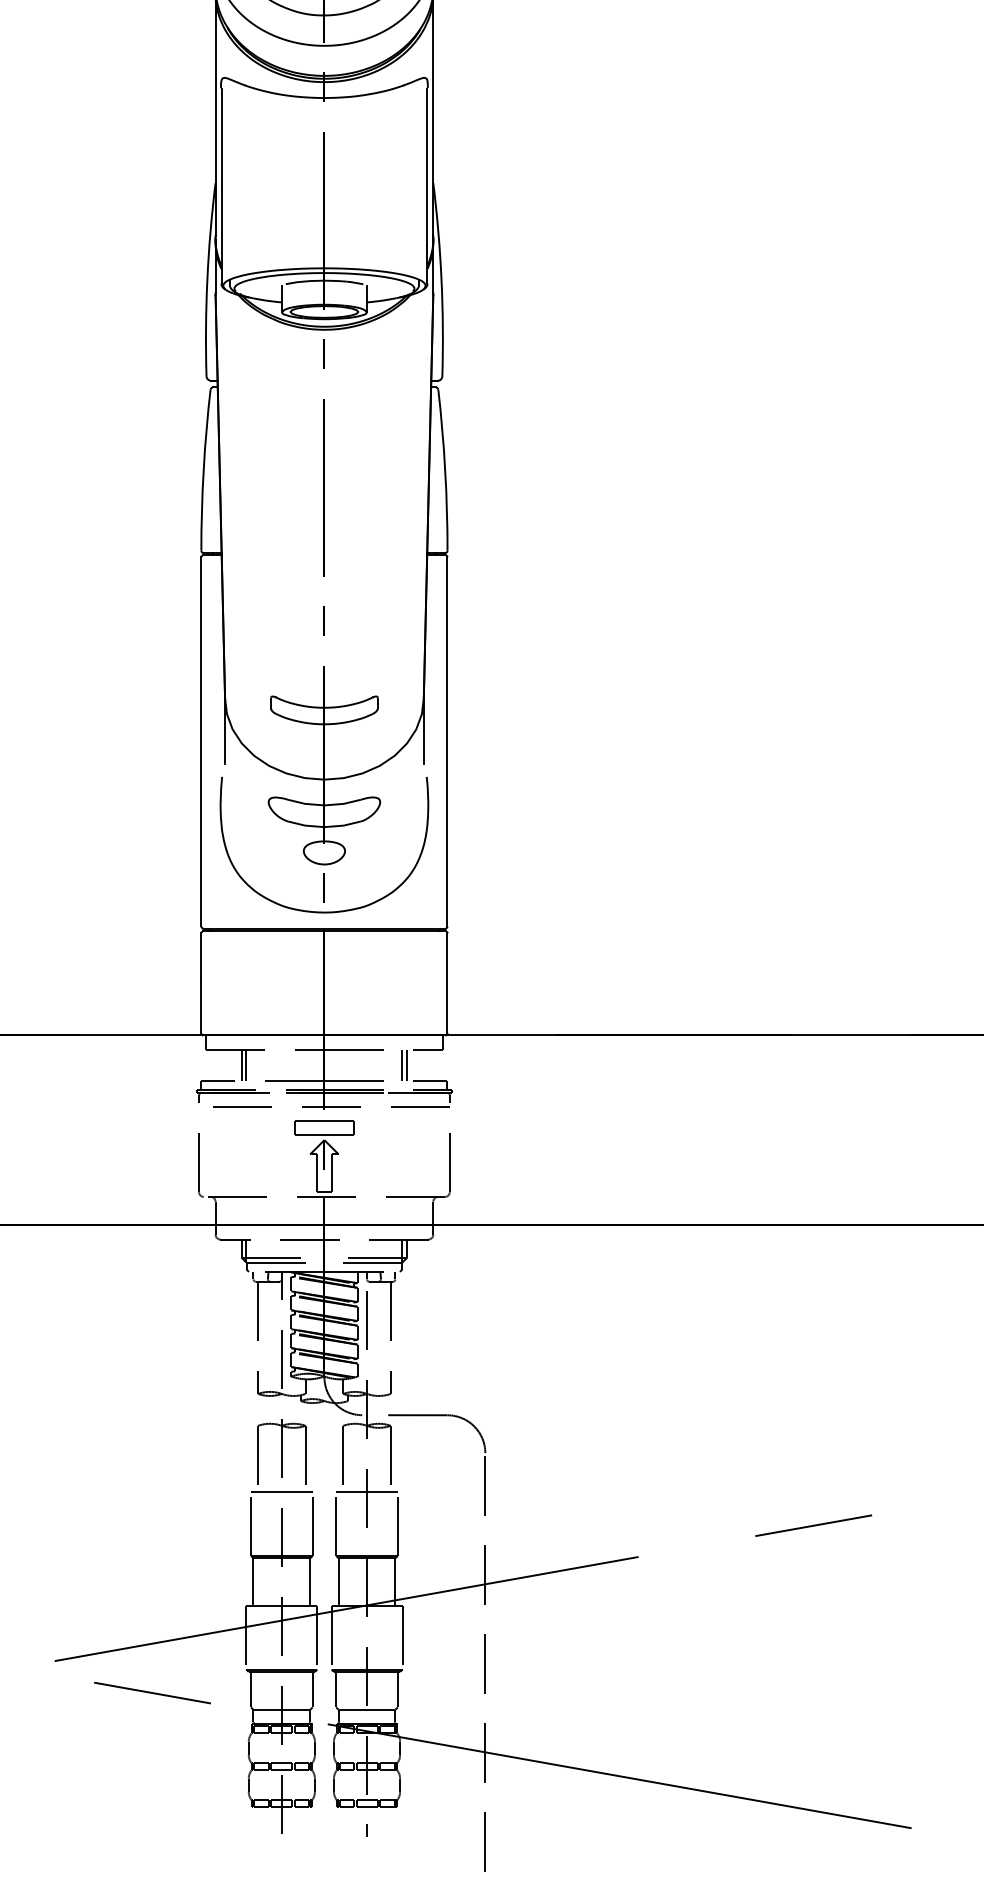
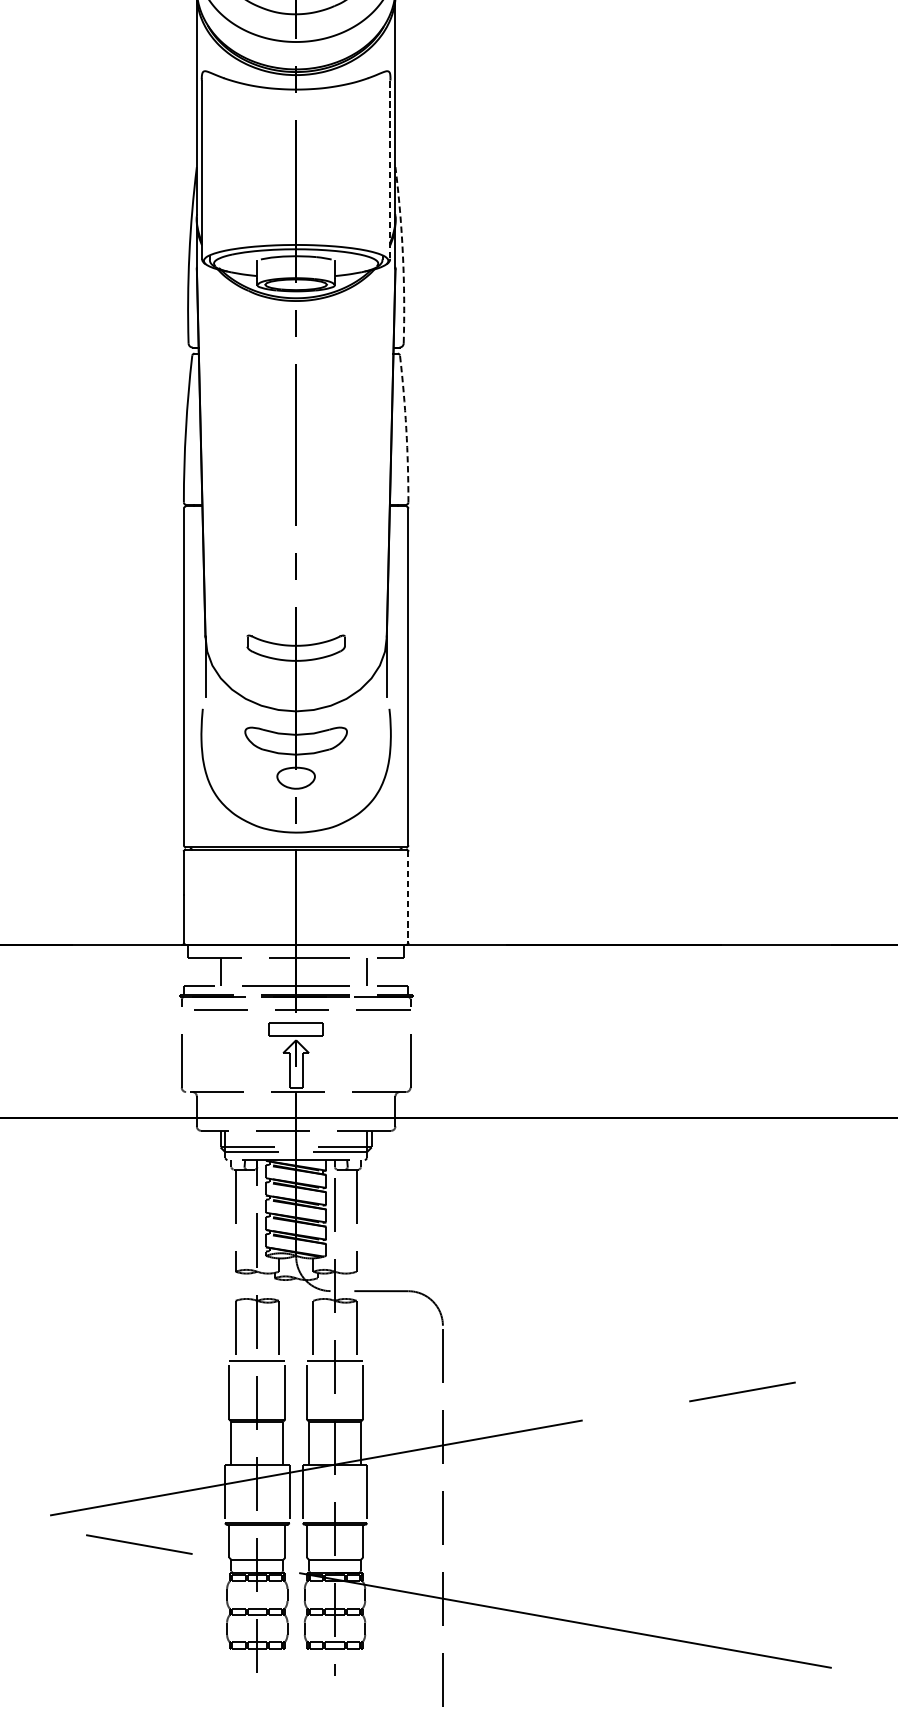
line: (427, 186) -> (390, 170), solid -> dashed
arc: (441, 279) -> (402, 255), solid -> dashed
arc: (445, 470) -> (406, 429), solid -> dashed
line: (447, 983) -> (408, 897), solid -> dashed
line: (246, 1065) -> (225, 972), removed
line: (407, 1065) -> (371, 972), removed

